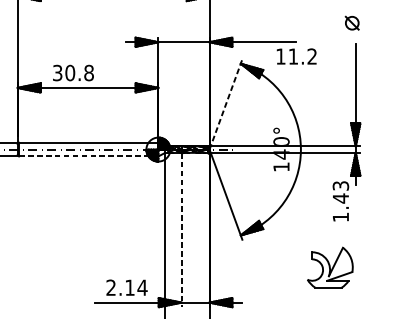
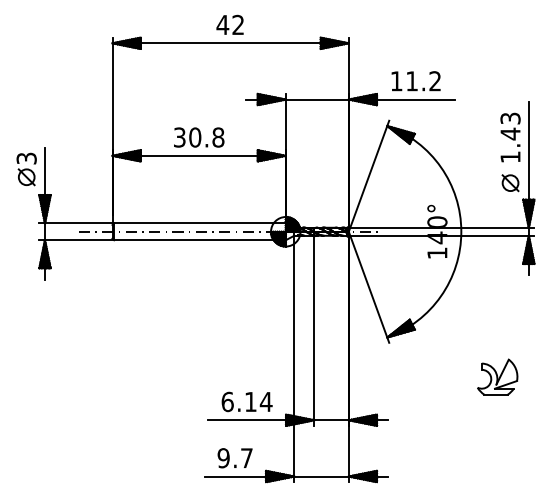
part: (352, 23) -> (510, 183), moved
text: (296, 56) -> (415, 81), moved
text: (73, 73) -> (199, 137), moved
line: (226, 103) -> (369, 175), dashed -> solid
line: (89, 156) -> (200, 240), dashed -> solid
text: (340, 201) -> (510, 137), moved
line: (181, 230) -> (314, 331), dashed -> solid
part: (330, 267) -> (497, 376), size x0.71
text: (111, 287) -> (227, 401), 2.14 -> 6.14

